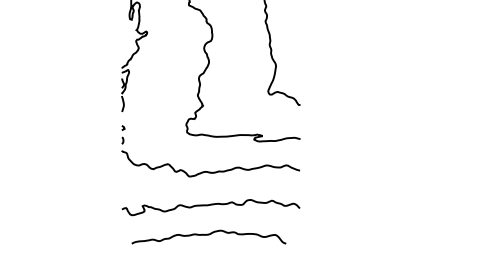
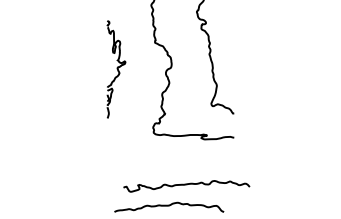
part: (209, 171) -> (169, 160), removed
curve: (210, 206) -> (186, 185), moved

